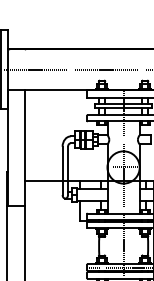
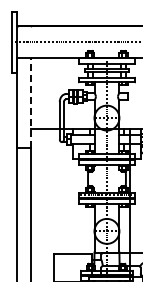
line: (24, 148) -> (30, 103), solid -> dashed

